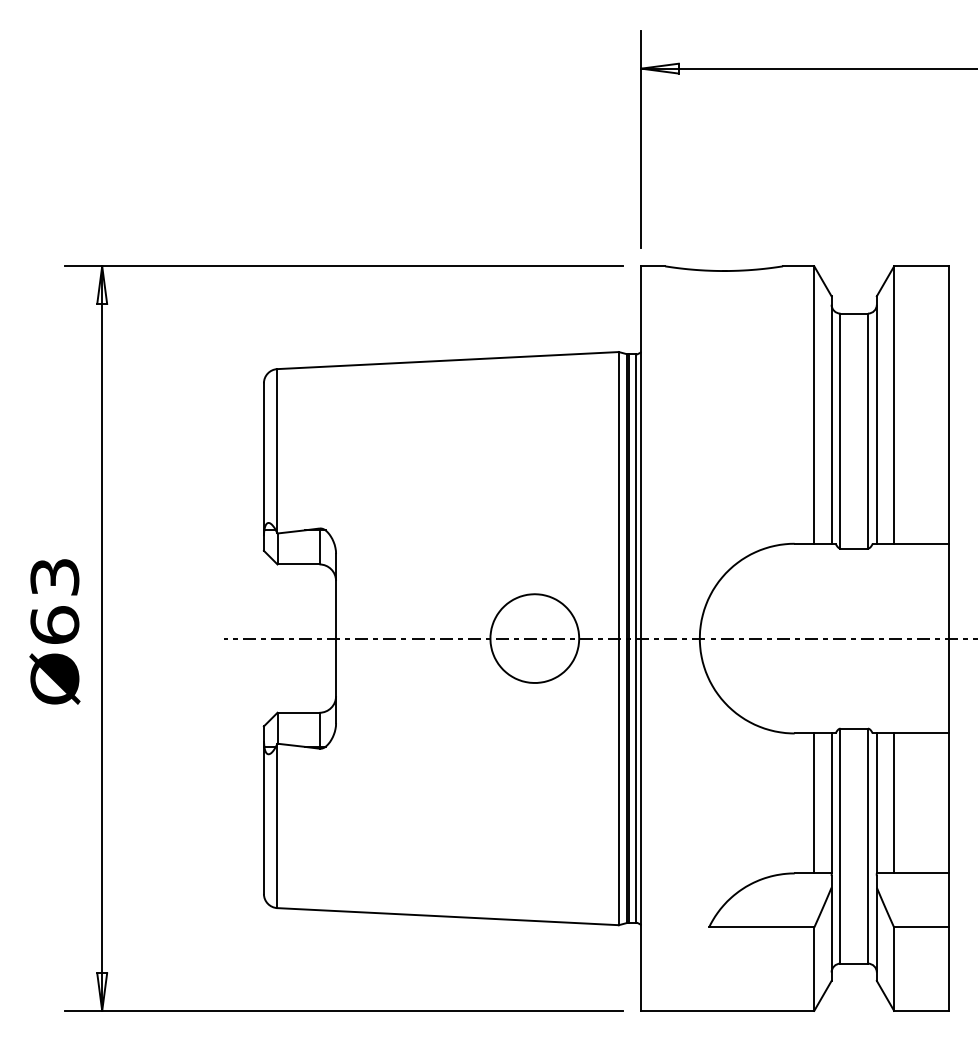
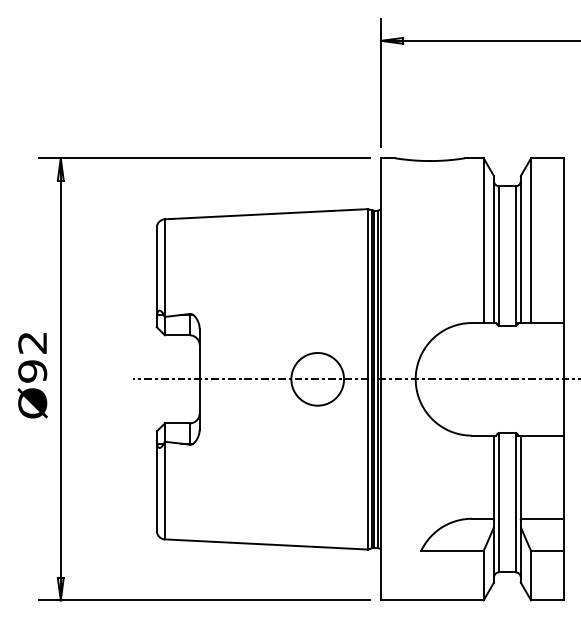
text: (54, 601) -> (32, 357), Ø63 -> Ø92
line: (813, 802) -> (483, 476), removed
line: (894, 802) -> (531, 476), removed

